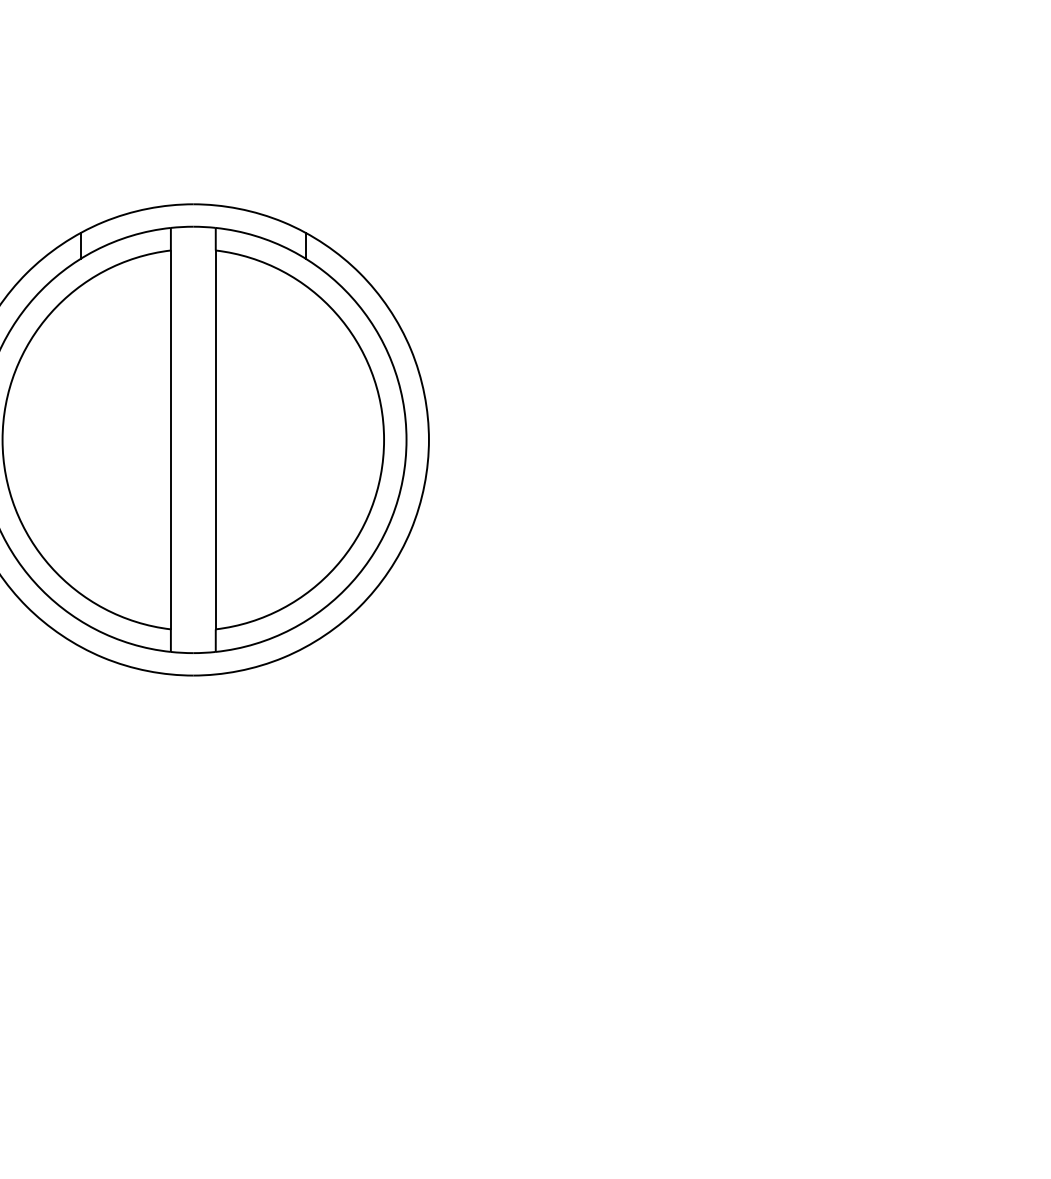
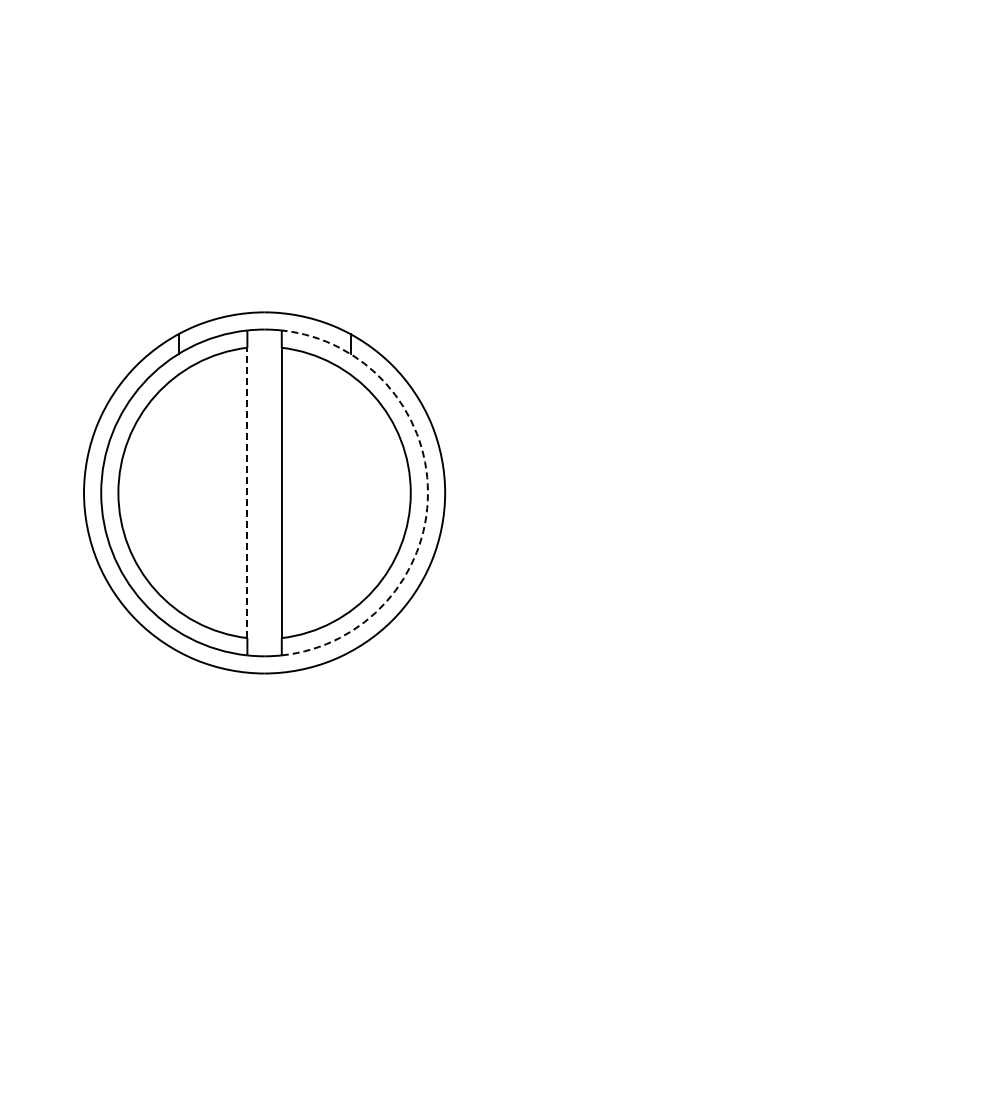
line: (171, 439) -> (247, 492), solid -> dashed
arc: (405, 439) -> (427, 492), solid -> dashed

